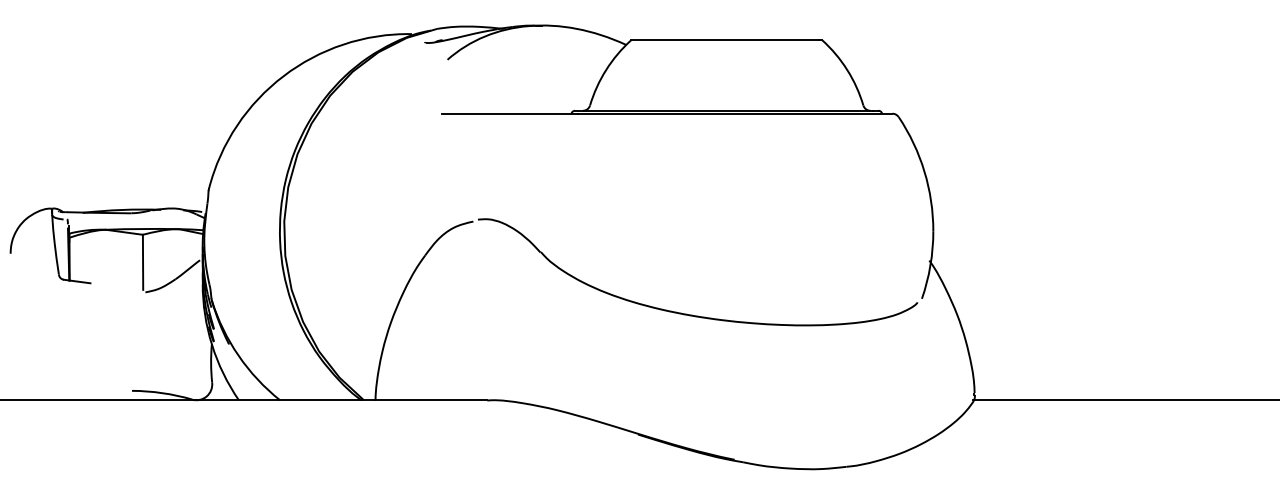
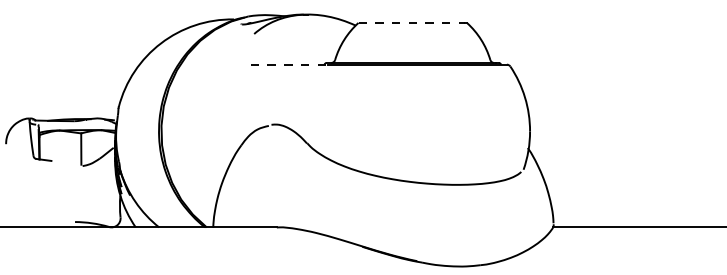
line: (726, 39) -> (412, 22), solid -> dashed
line: (509, 113) -> (289, 64), solid -> dashed

